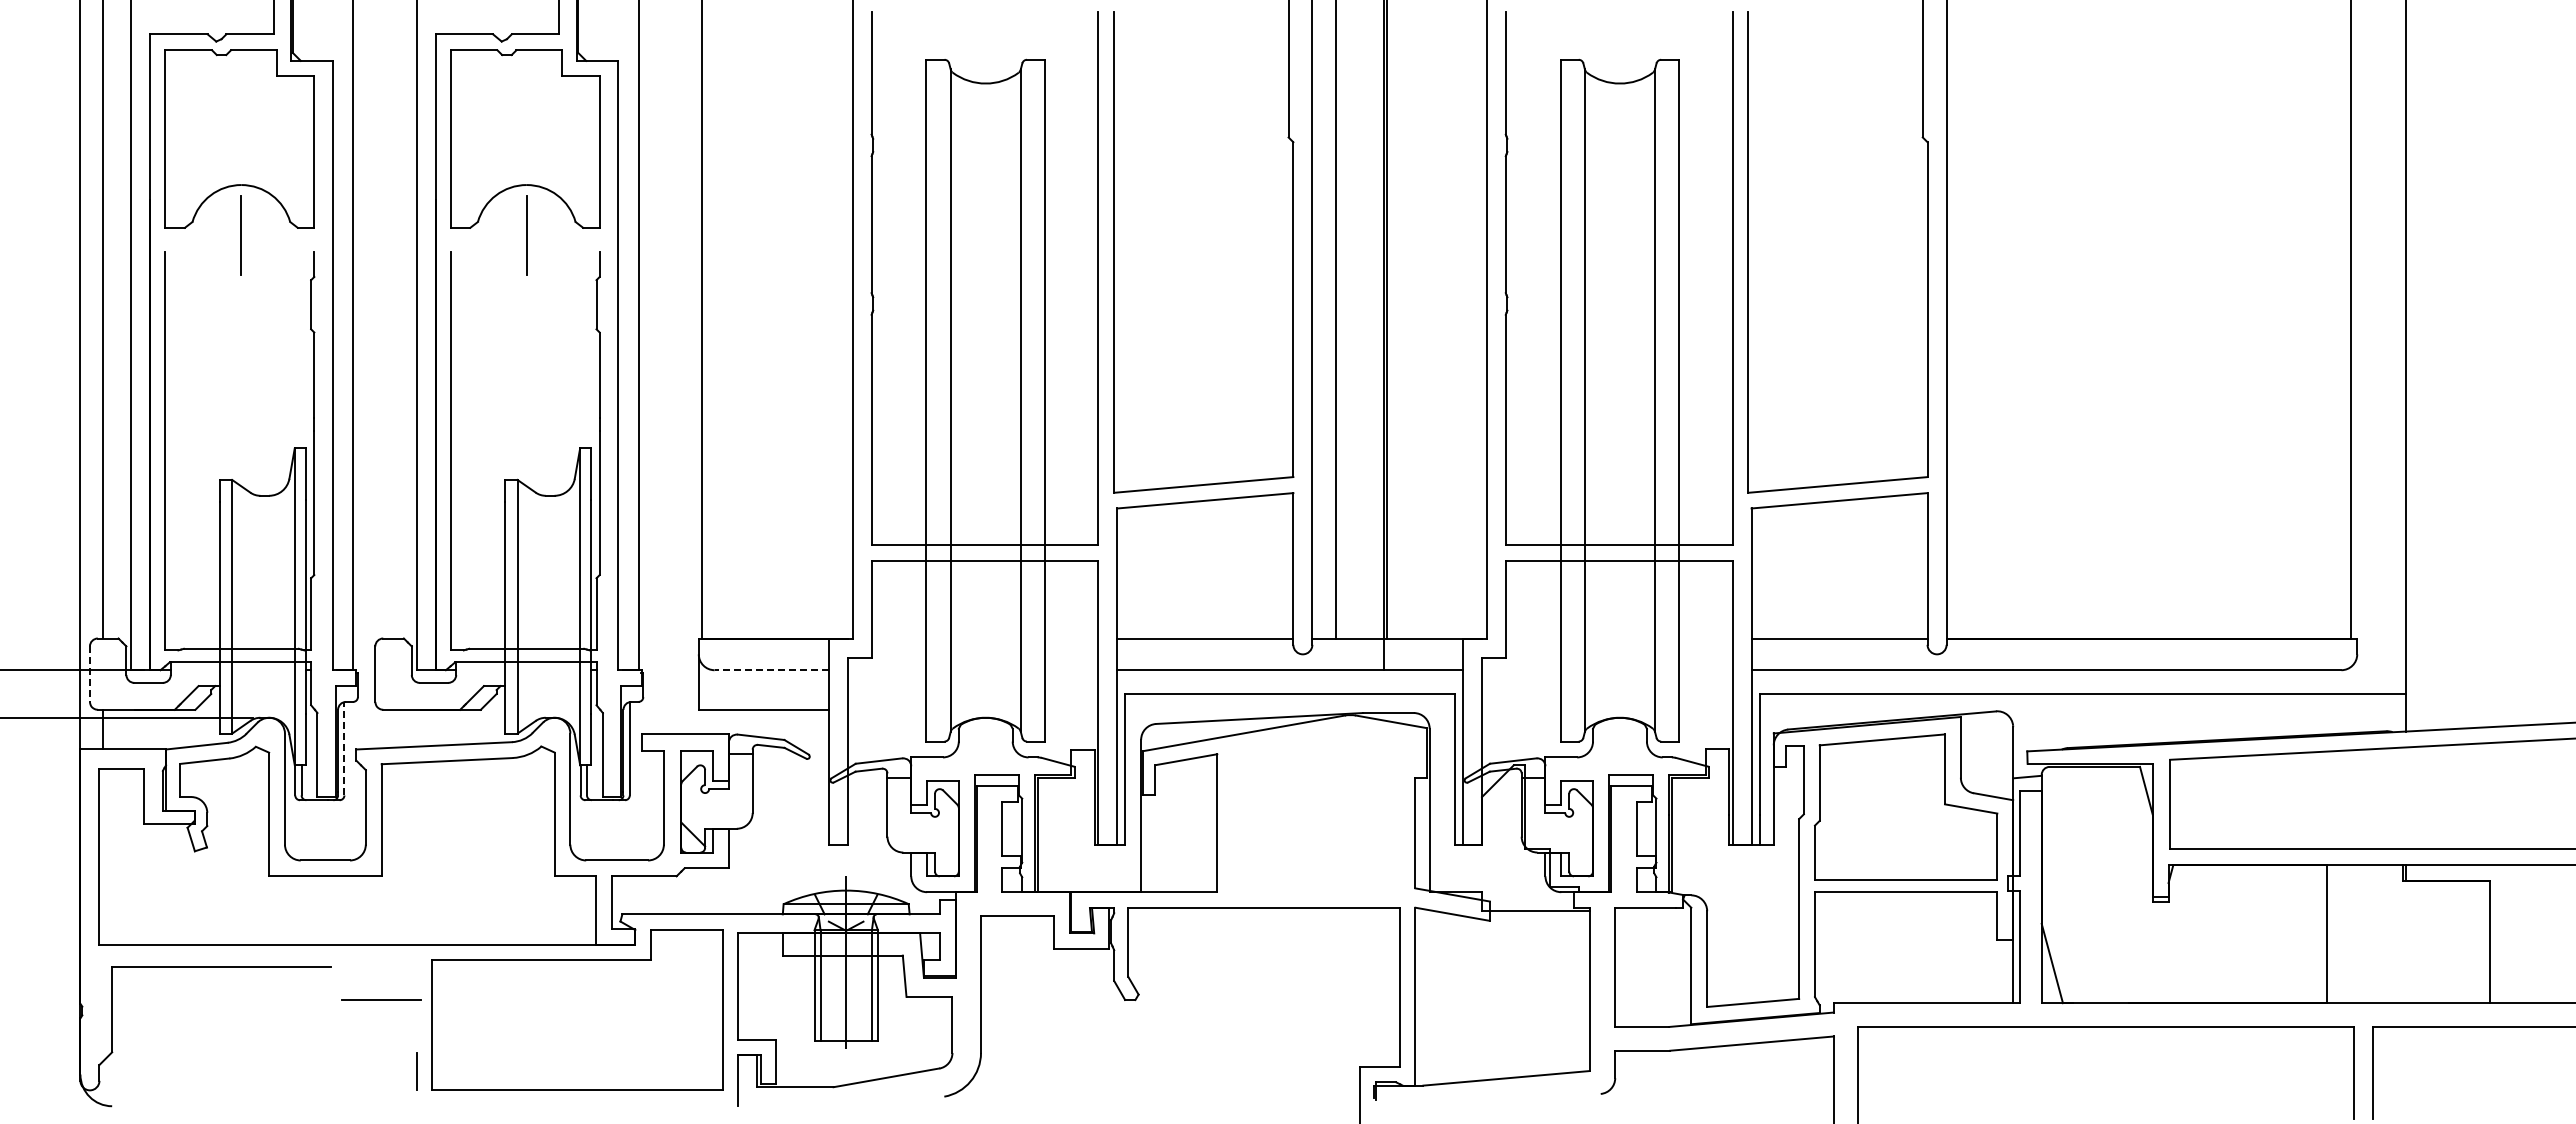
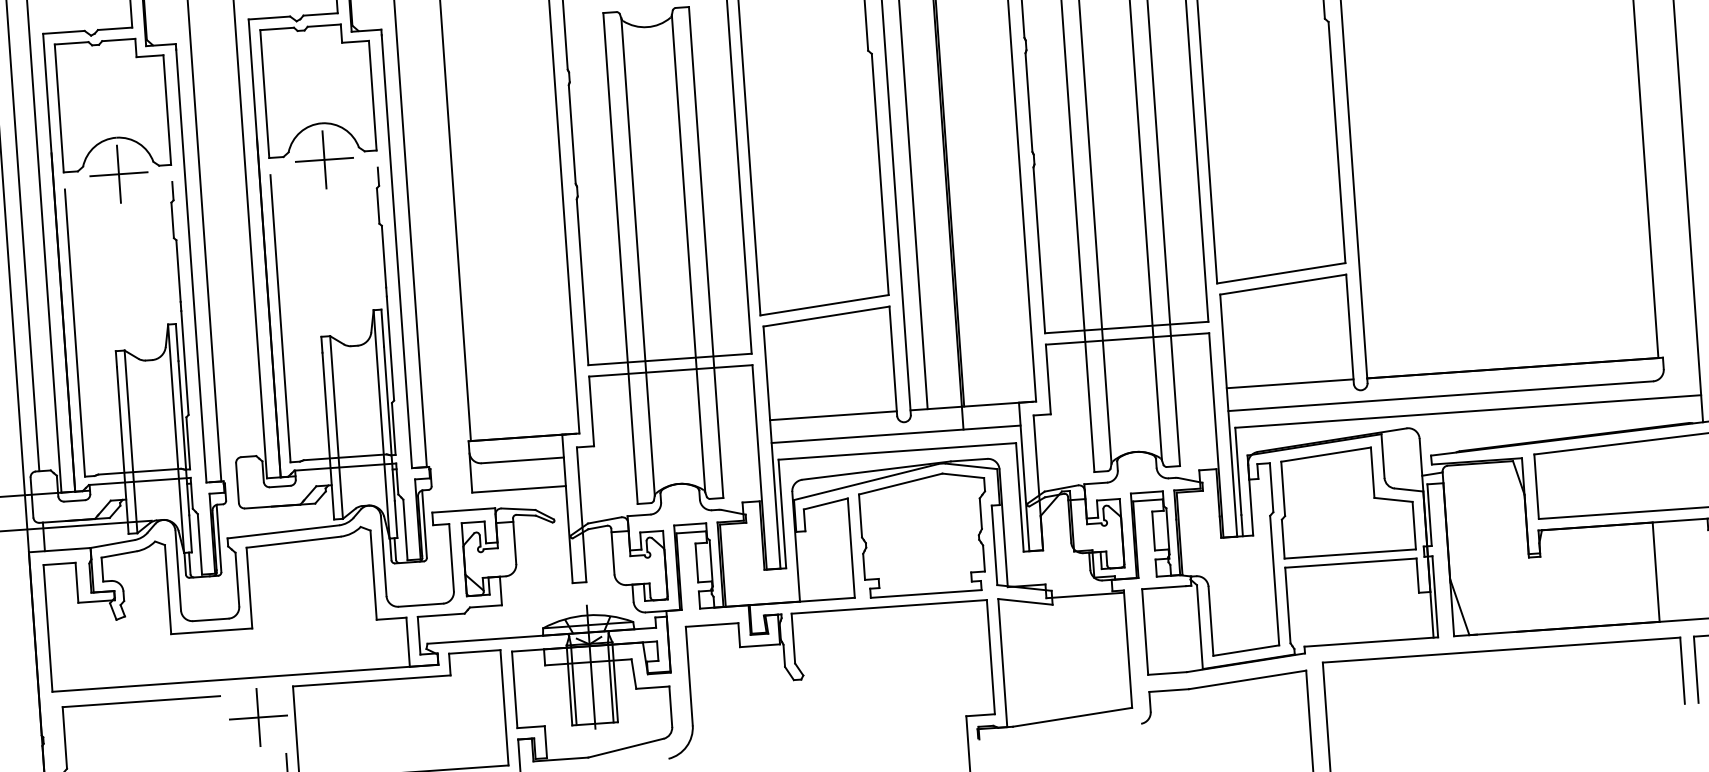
line: (241, 235) -> (119, 174), added
line: (526, 235) -> (324, 159), added
line: (771, 670) -> (522, 460), dashed -> solid
line: (89, 674) -> (31, 497), dashed -> solid
line: (344, 748) -> (219, 538), dashed -> solid
part: (1320, 811) -> (925, 534), added
line: (381, 999) -> (258, 717), added

